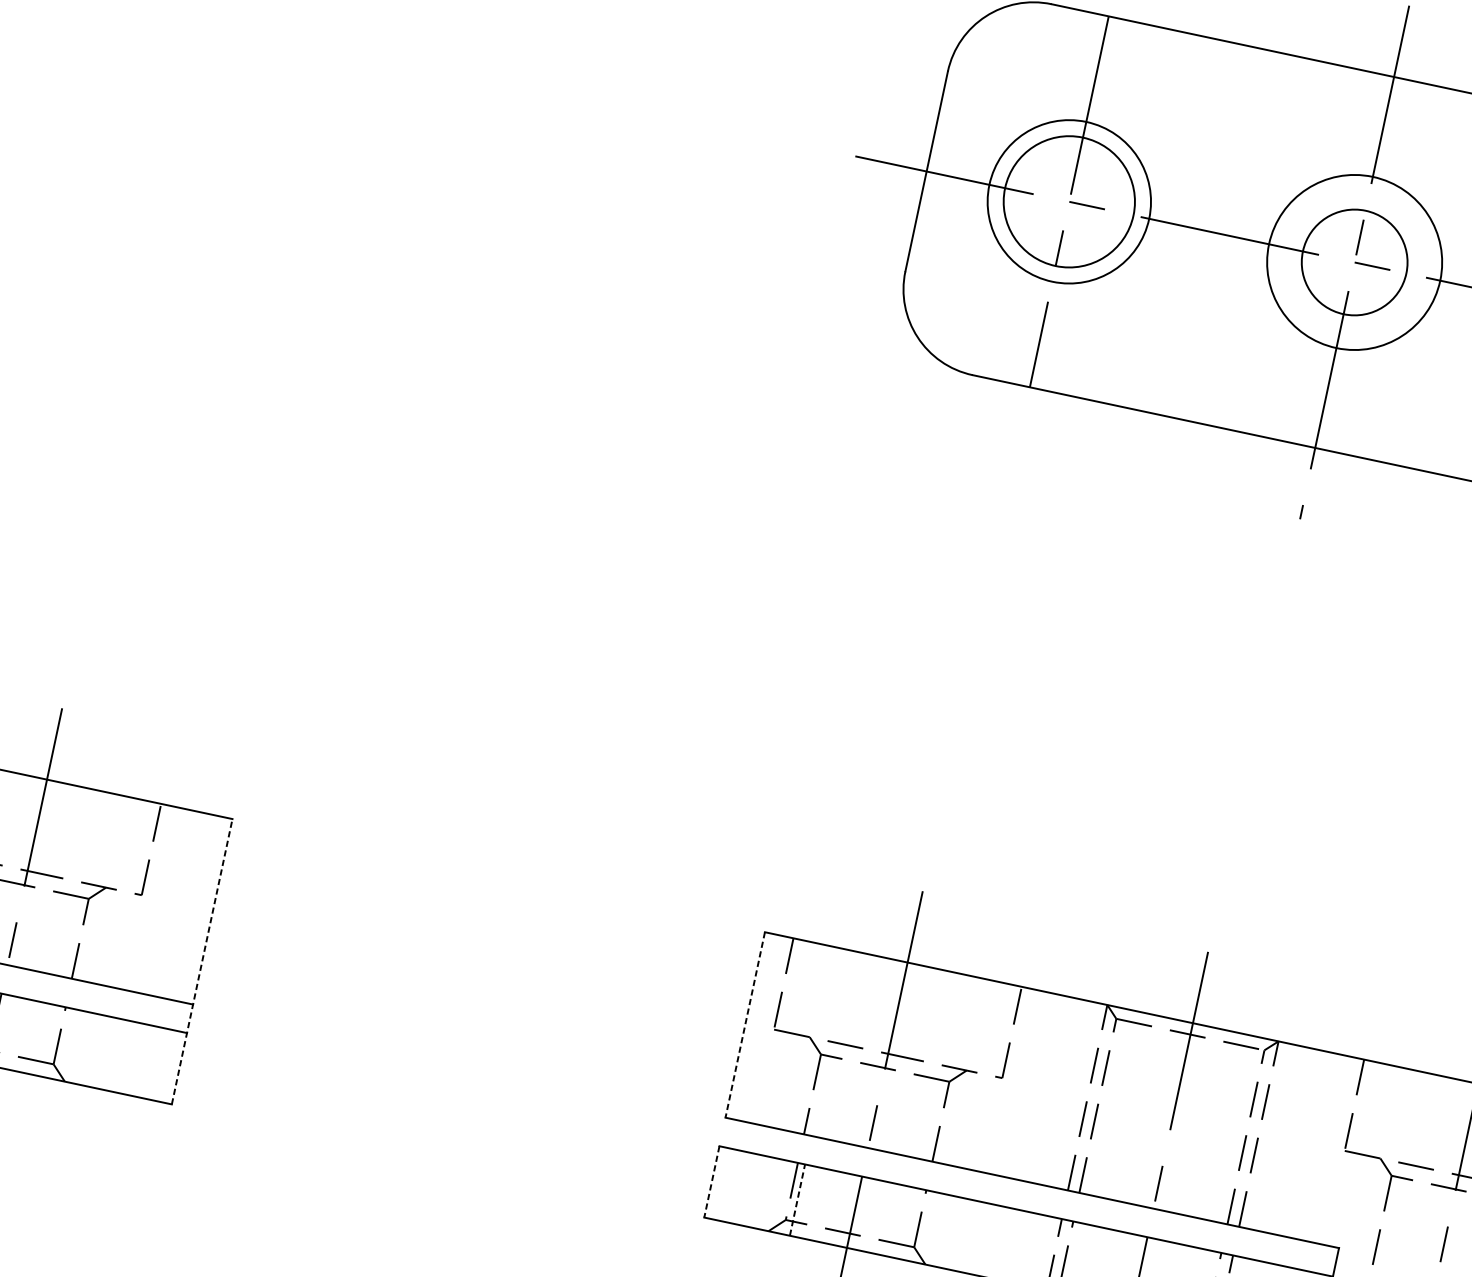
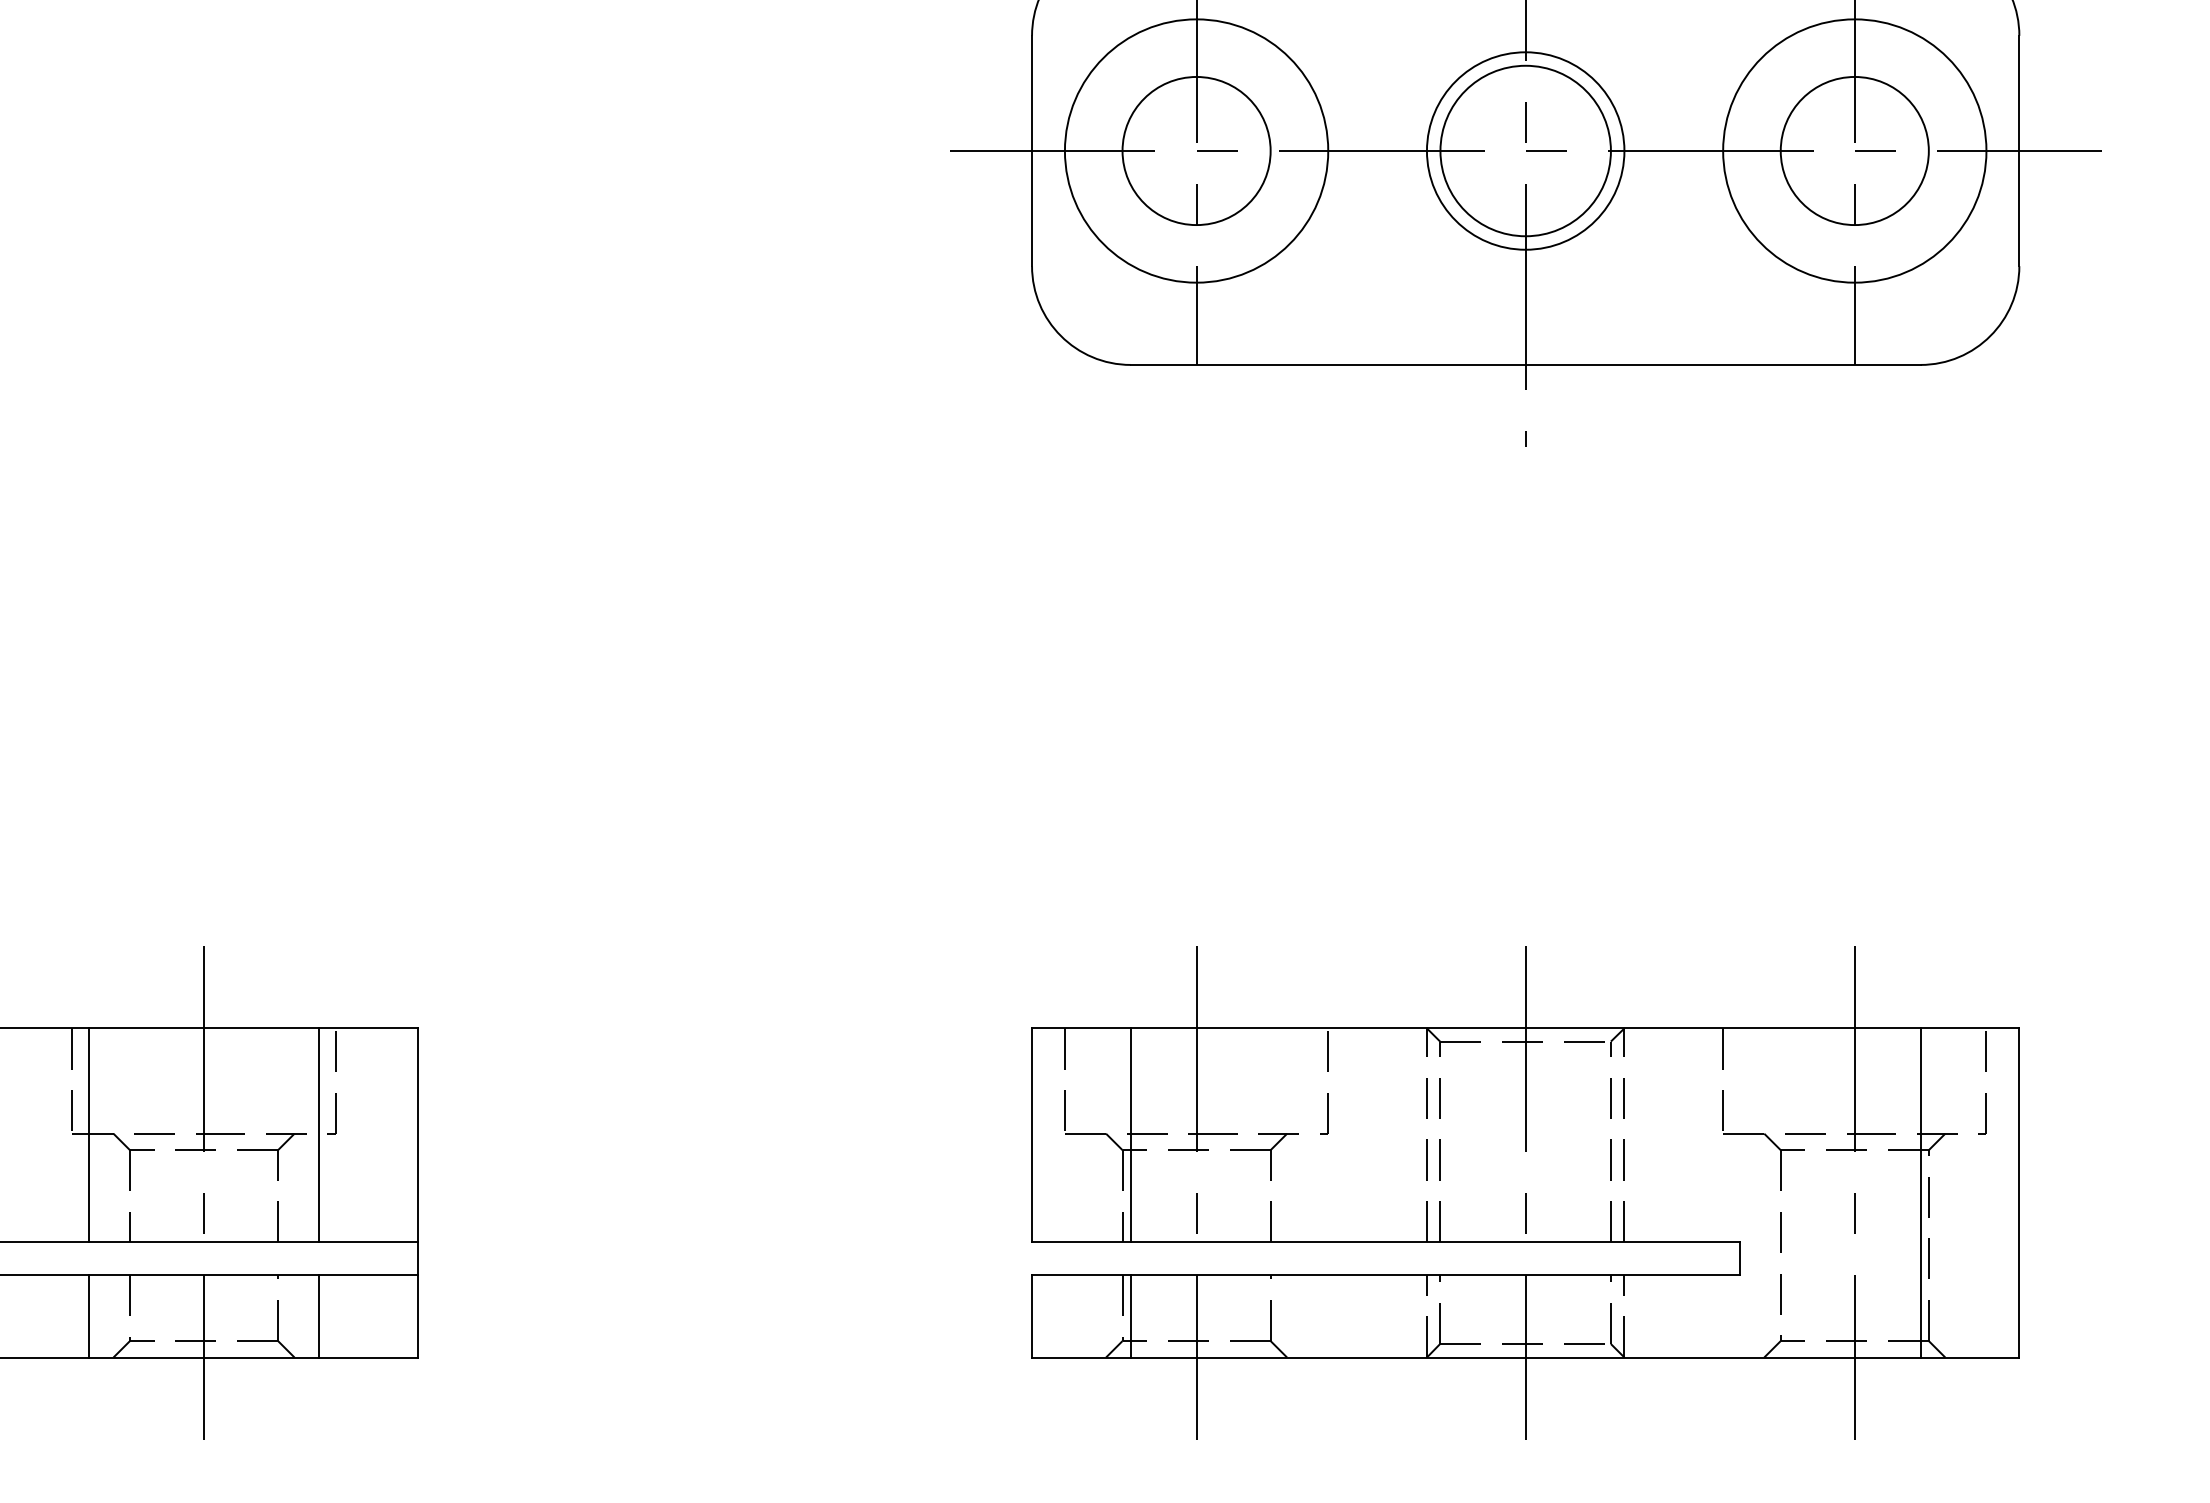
circle: (1069, 201) -> (1196, 150), size x1.43
circle: (1354, 261) -> (1525, 150), size x1.43
line: (127, 893) -> (319, 1135), added
line: (201, 961) -> (417, 1192), dashed -> solid
line: (745, 1025) -> (1032, 1135), dashed -> solid
line: (830, 1043) -> (1130, 1135), added
line: (94, 1050) -> (319, 1316), added
line: (712, 1182) -> (1032, 1316), dashed -> solid
line: (797, 1199) -> (1130, 1315), dashed -> solid

